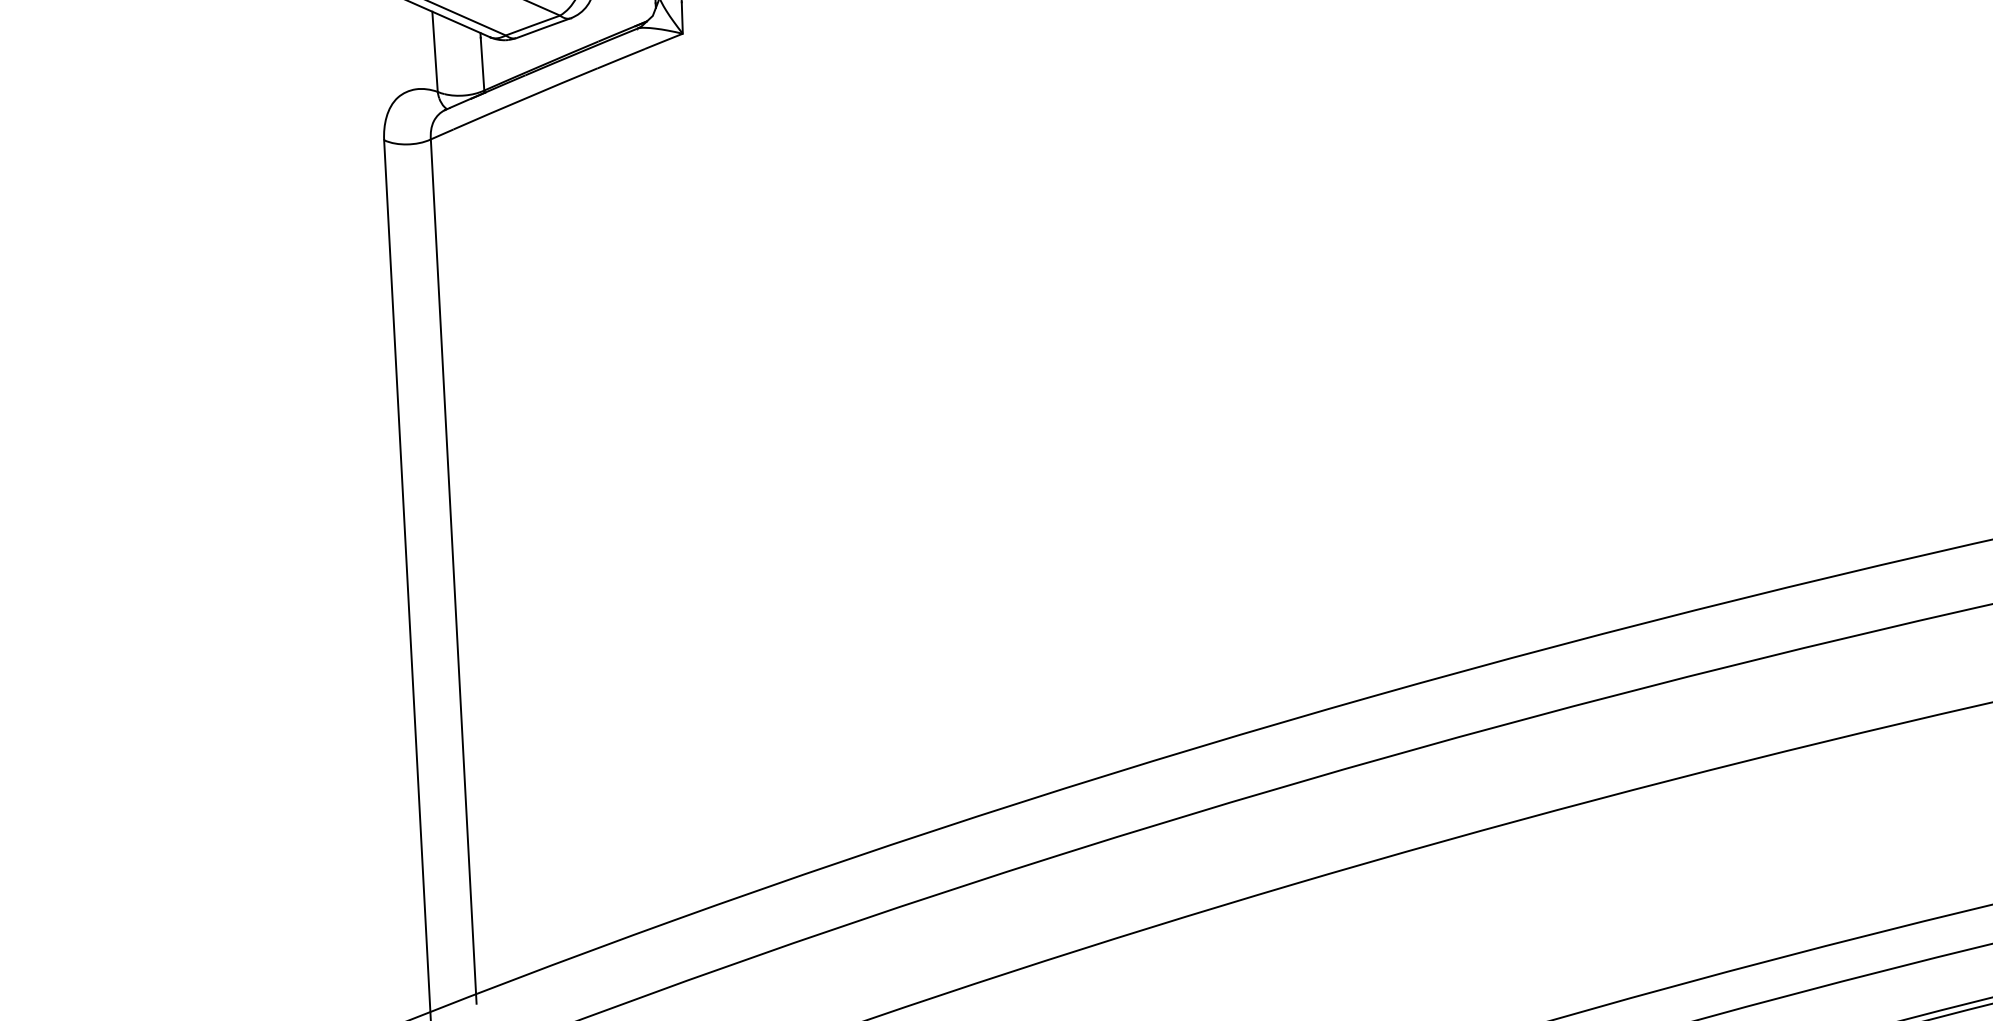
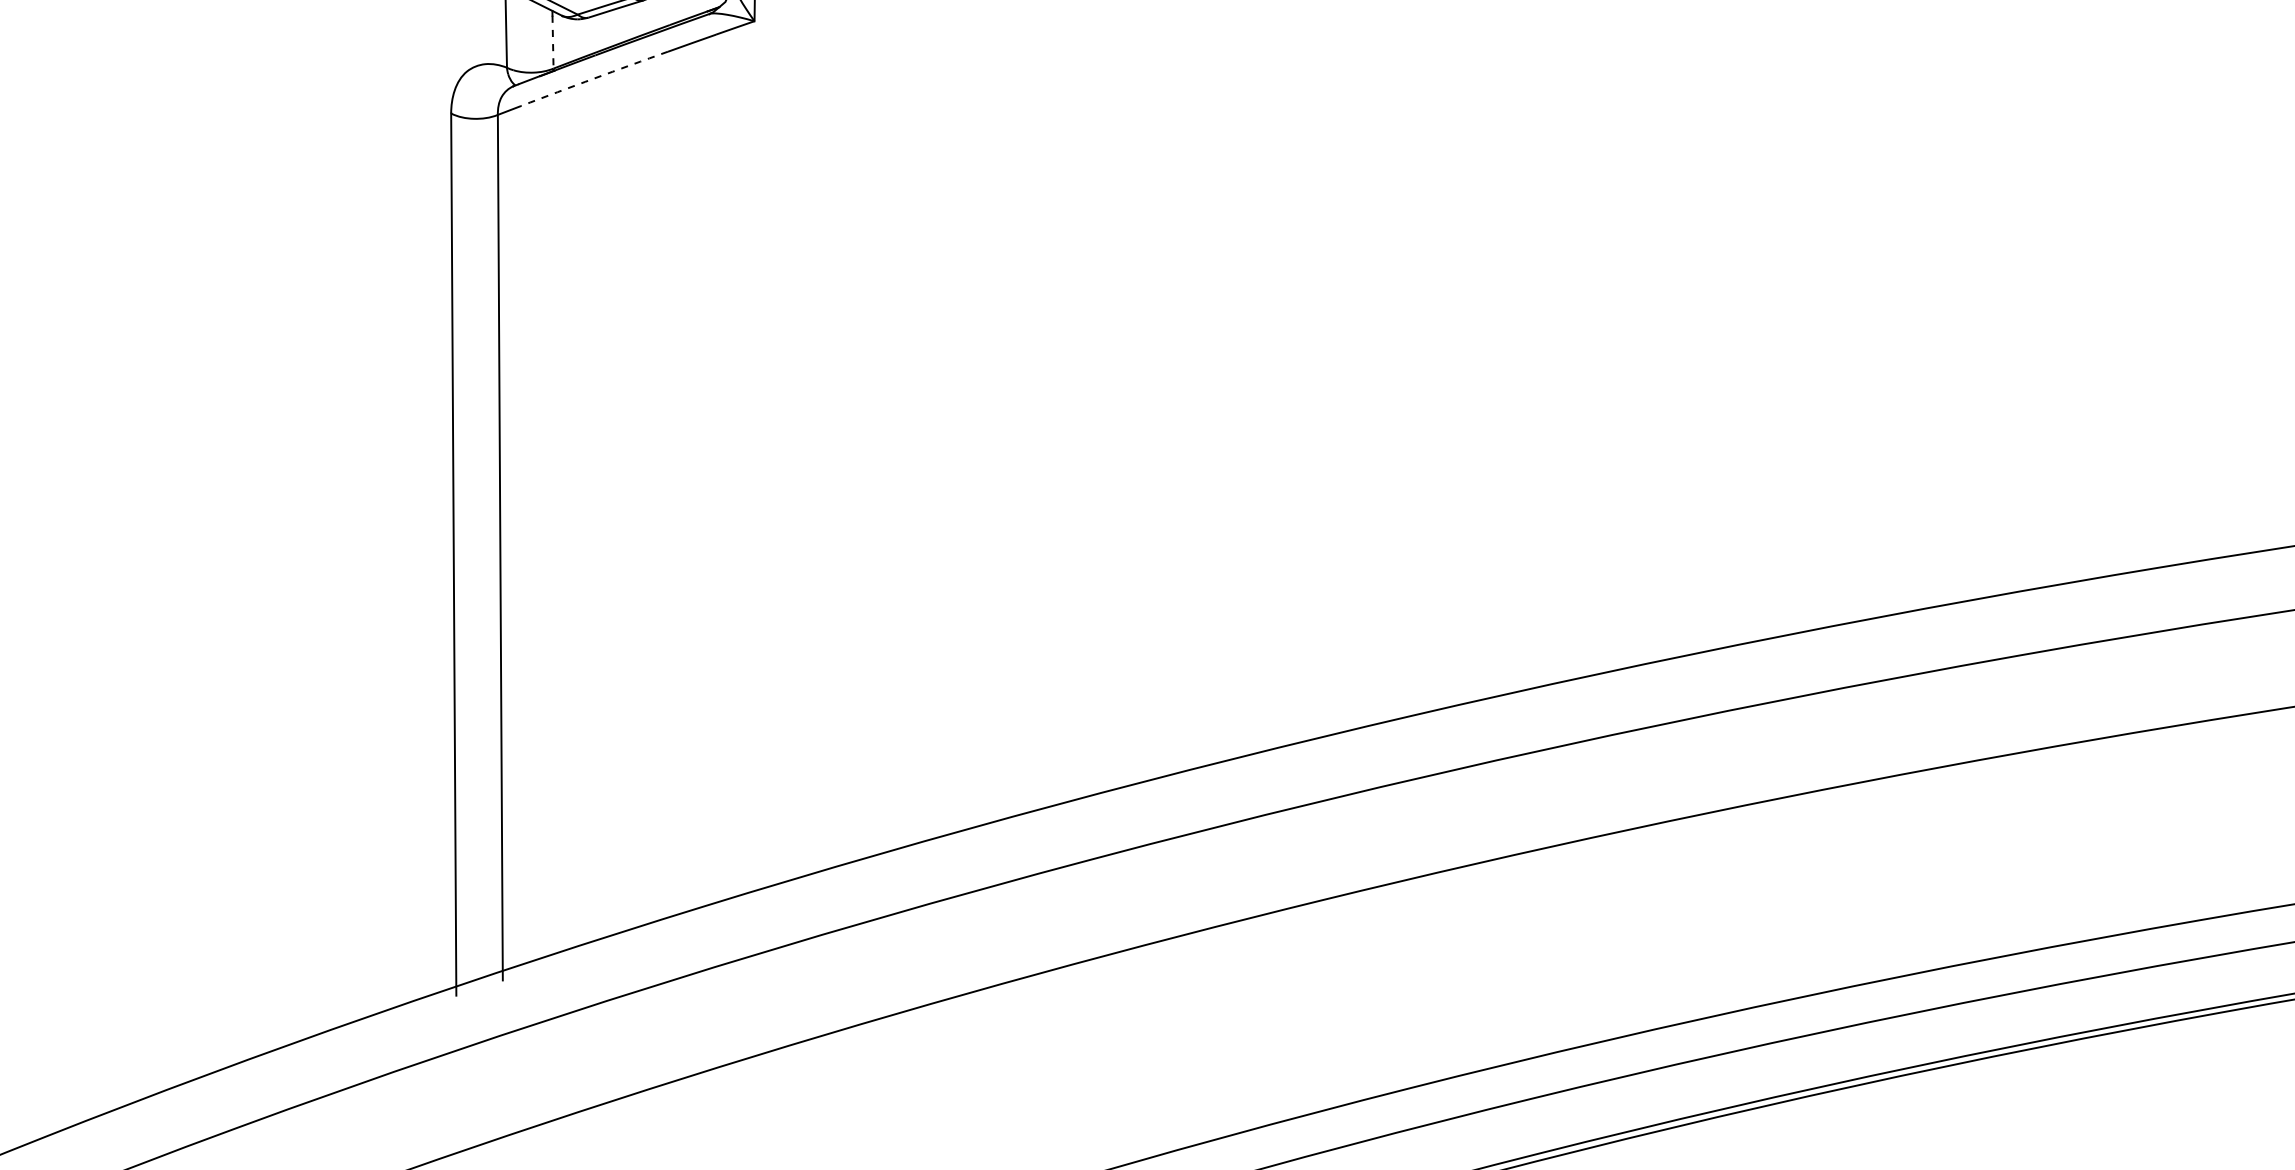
line: (483, 64) -> (553, 42), solid -> dashed
arc: (525, 98) -> (594, 78), solid -> dashed

